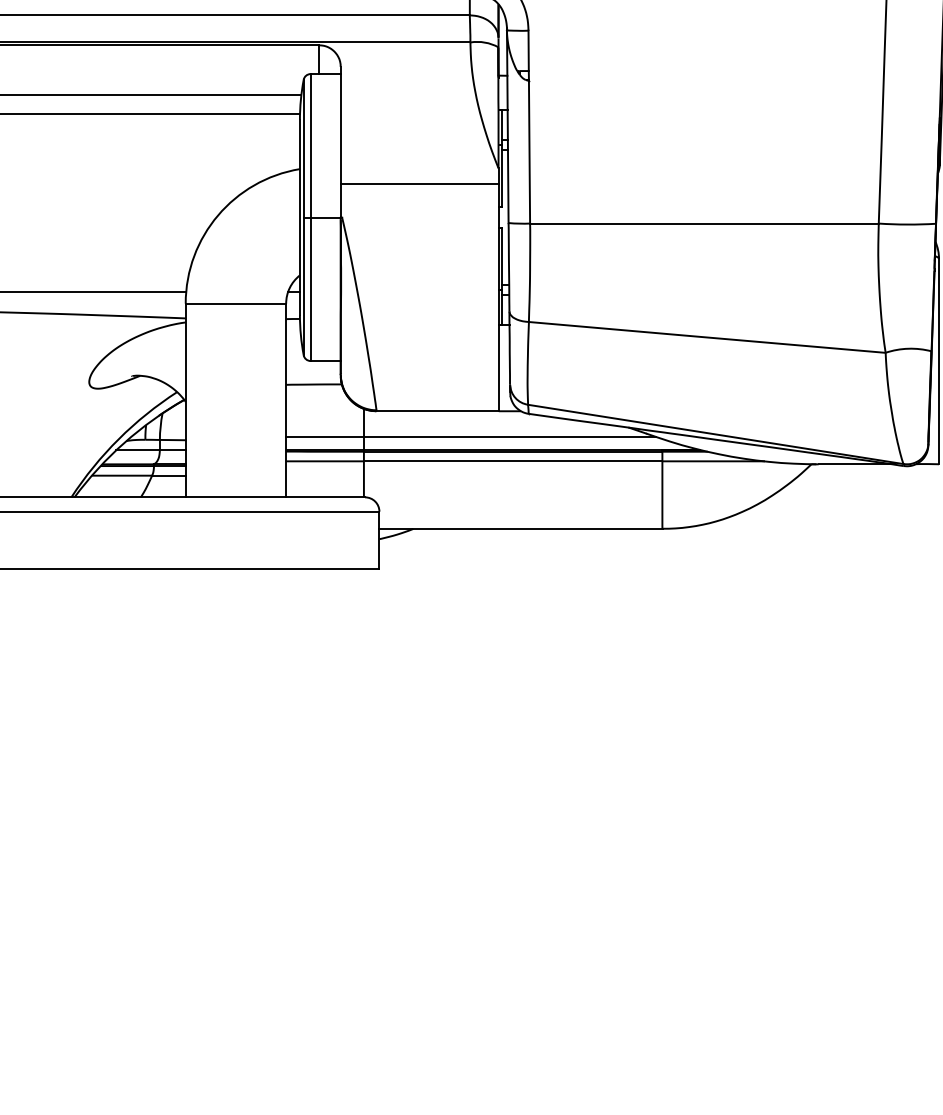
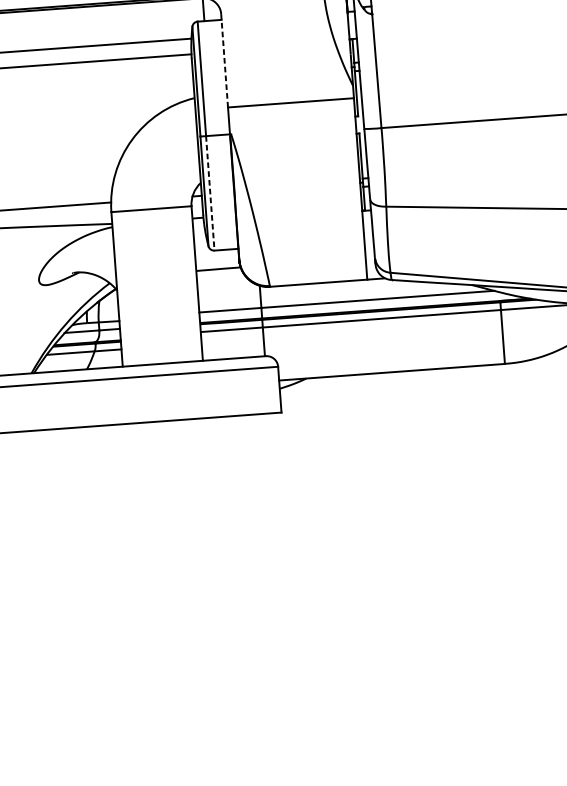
line: (340, 124) -> (224, 60), solid -> dashed
line: (310, 289) -> (210, 193), solid -> dashed

